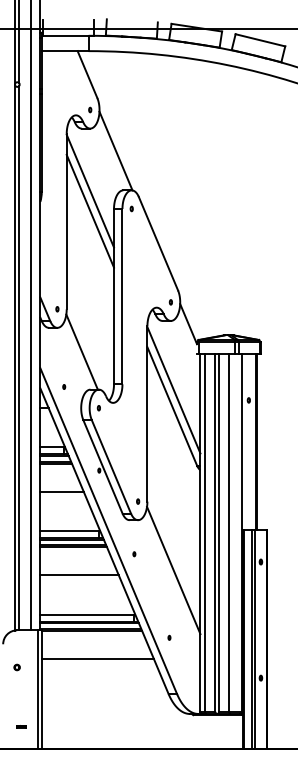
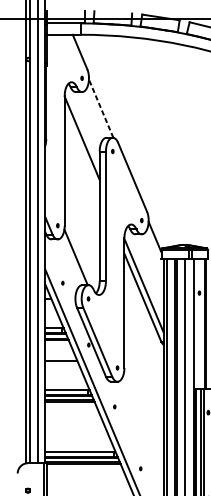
line: (116, 151) -> (101, 109), solid -> dashed
line: (90, 210) -> (82, 152), removed
line: (173, 570) -> (143, 418), removed
line: (79, 575) -> (74, 422), removed
line: (97, 658) -> (87, 484), removed

